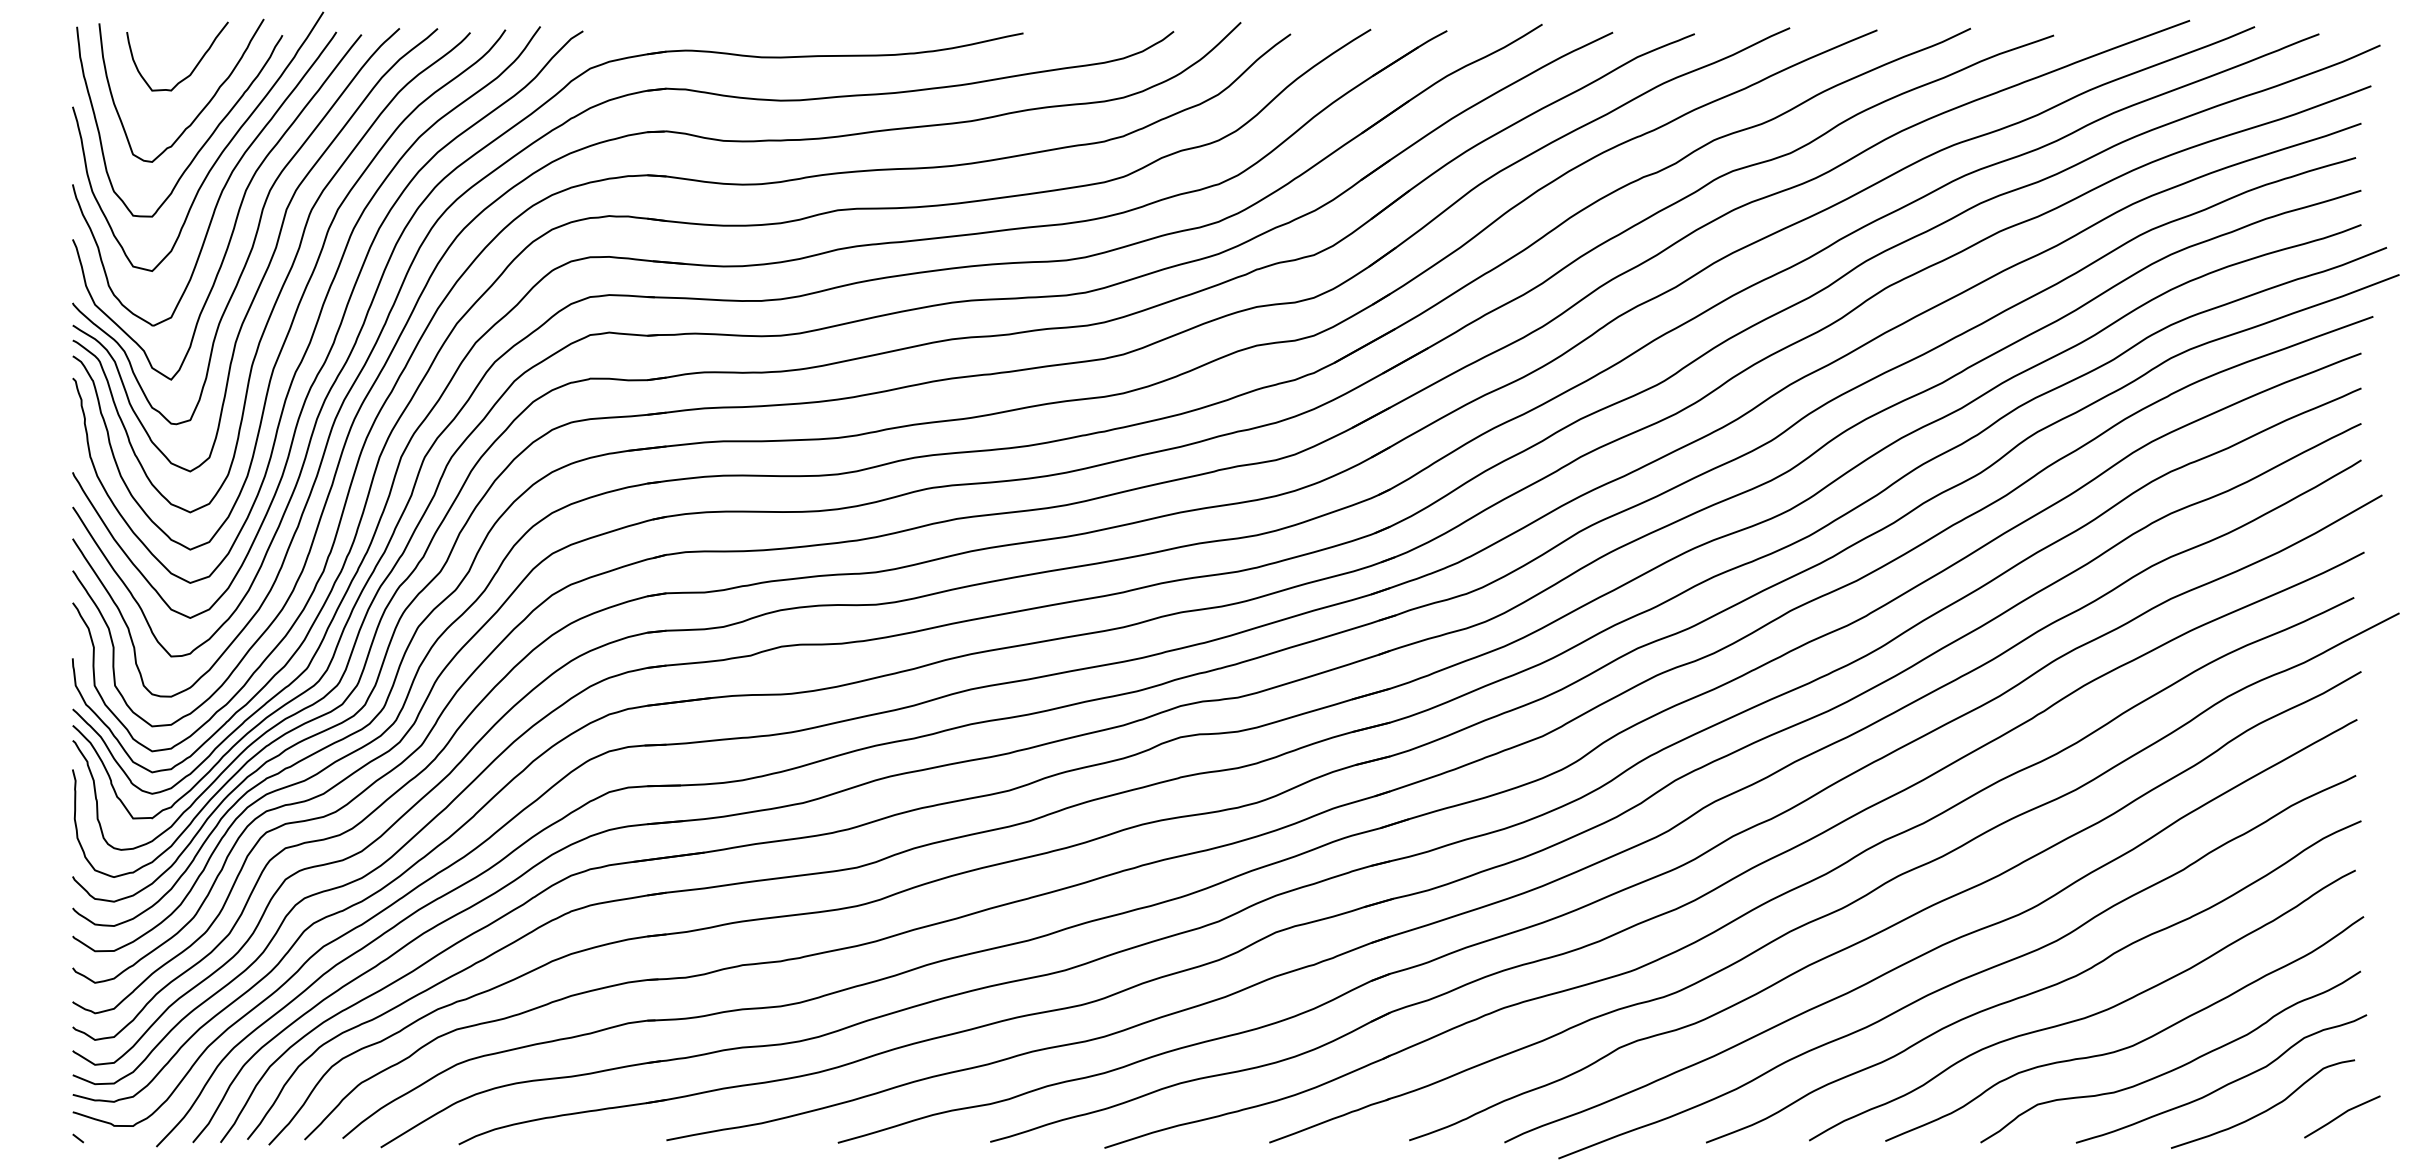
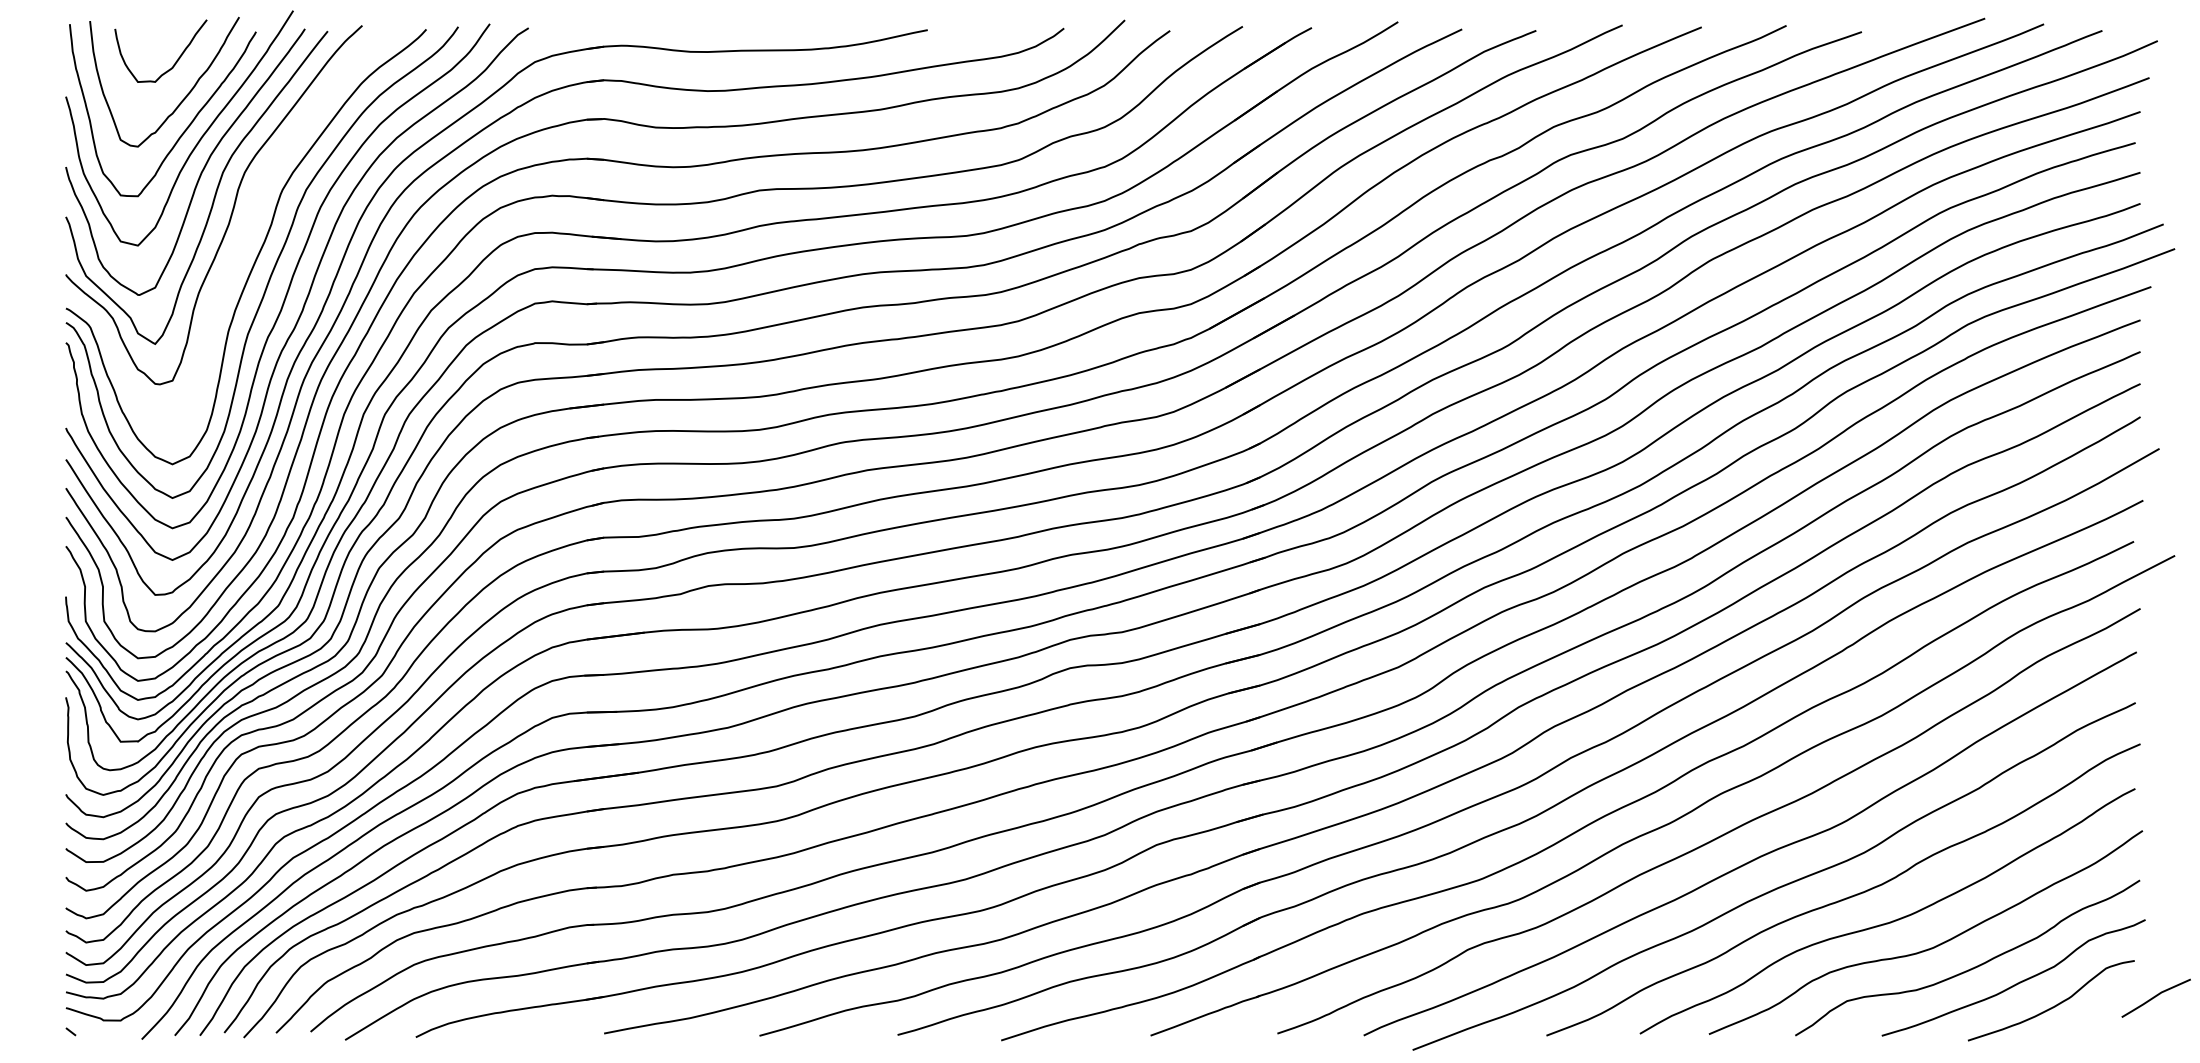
curve: (271, 254) -> (246, 230), removed
line: (2341, 1116) -> (2155, 997), moved

